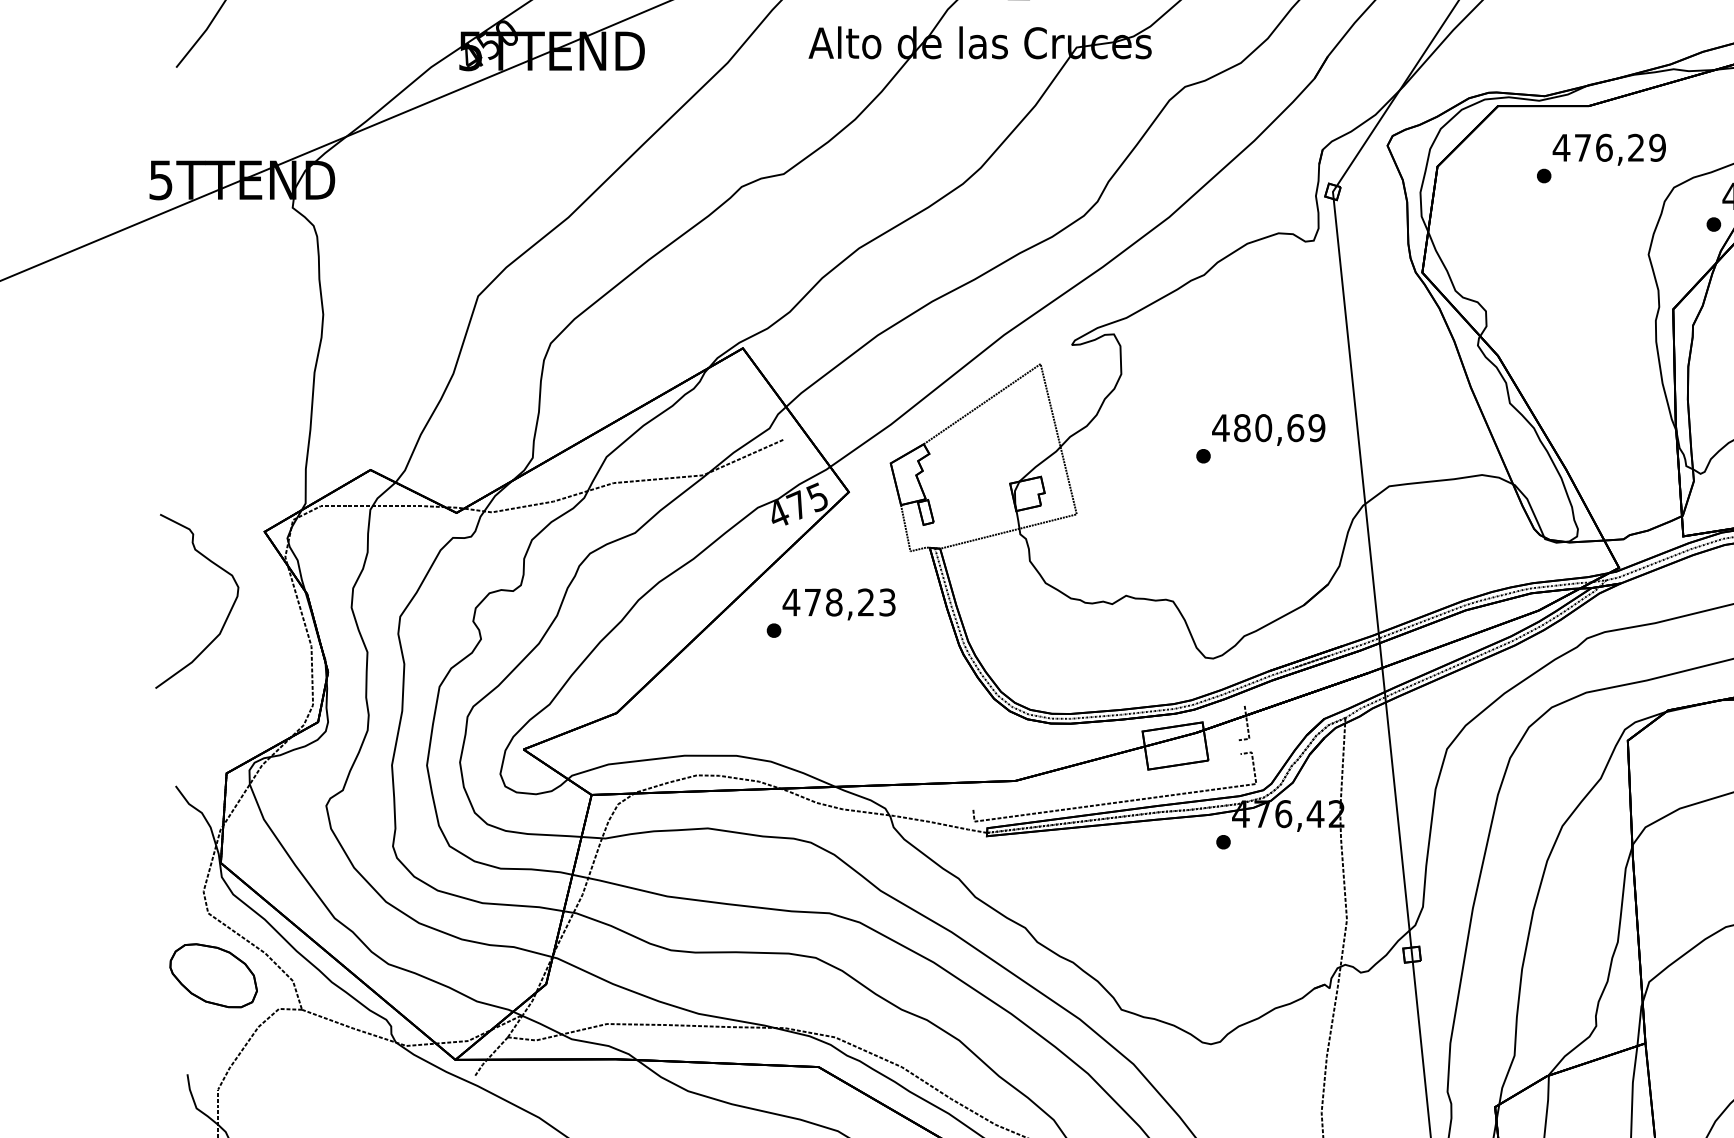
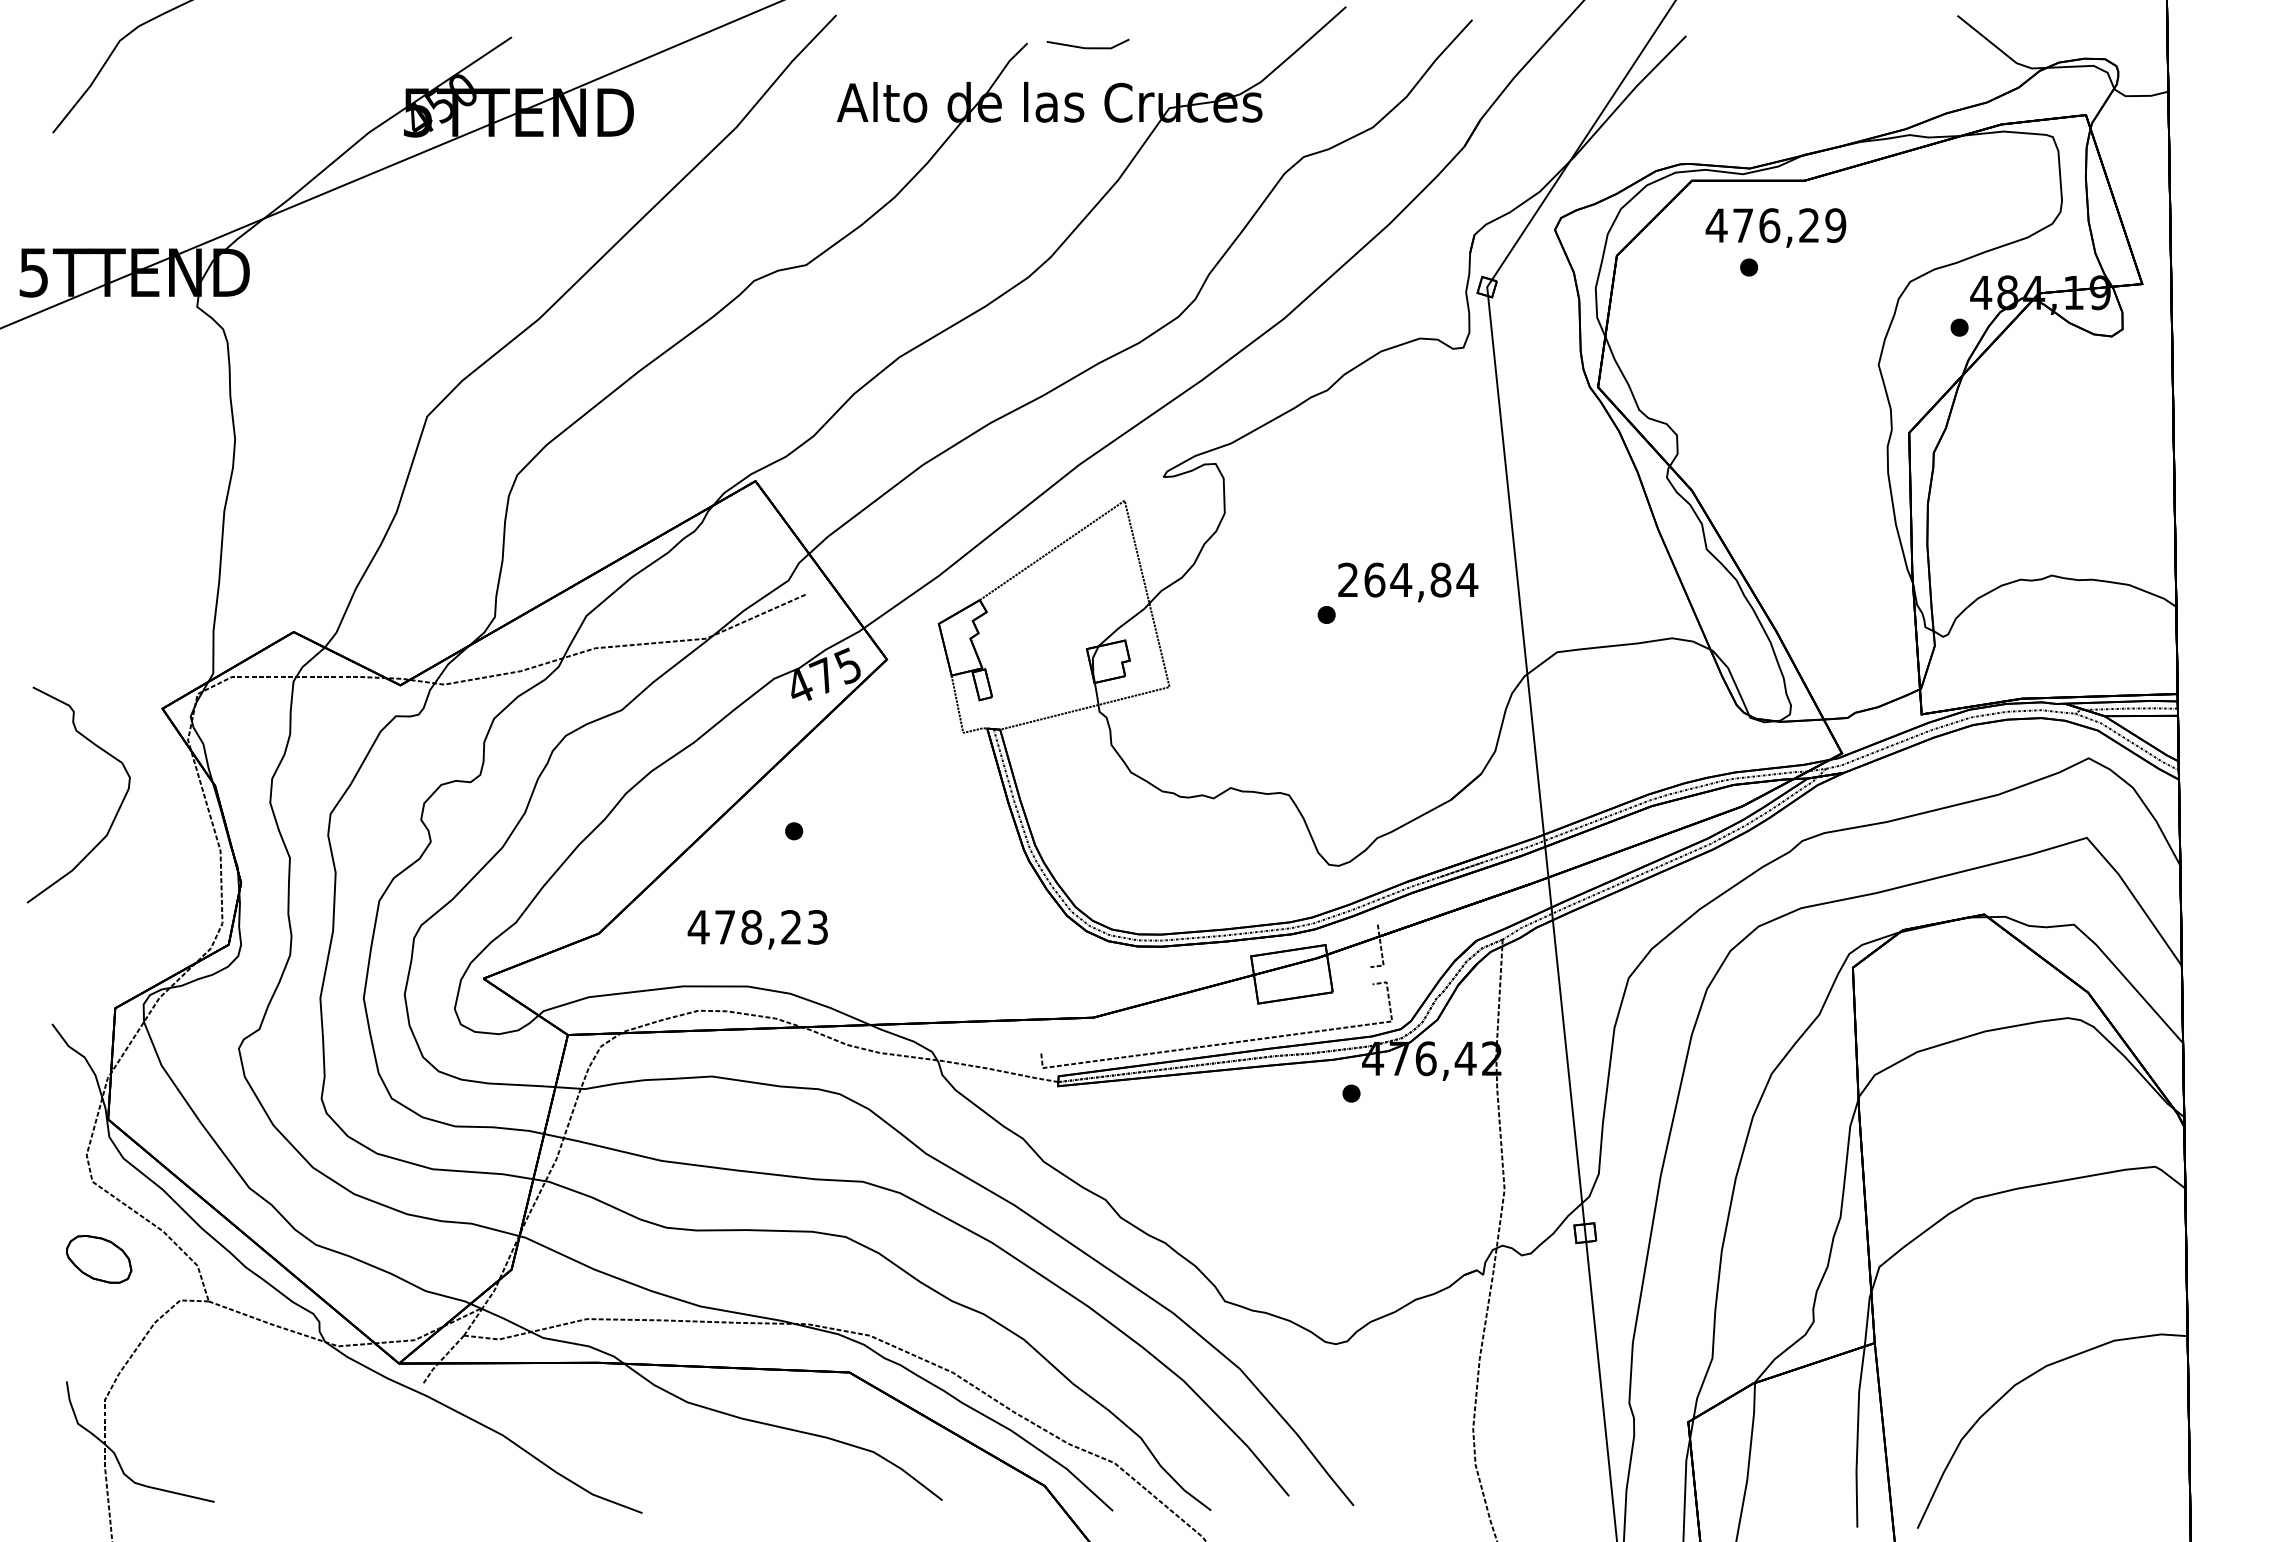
text: (1608, 149) -> (1775, 227), moved
text: (1268, 427) -> (1407, 579), 480,69 -> 264,84
text: (838, 604) -> (757, 929), moved
part: (213, 975) -> (98, 1259), size x0.6

